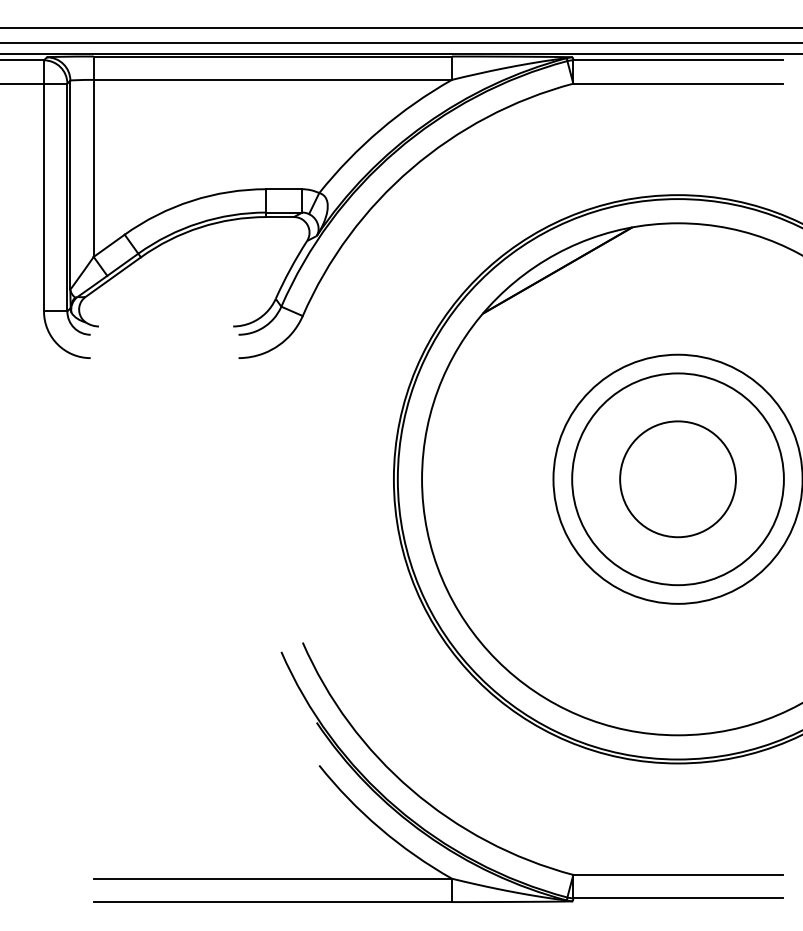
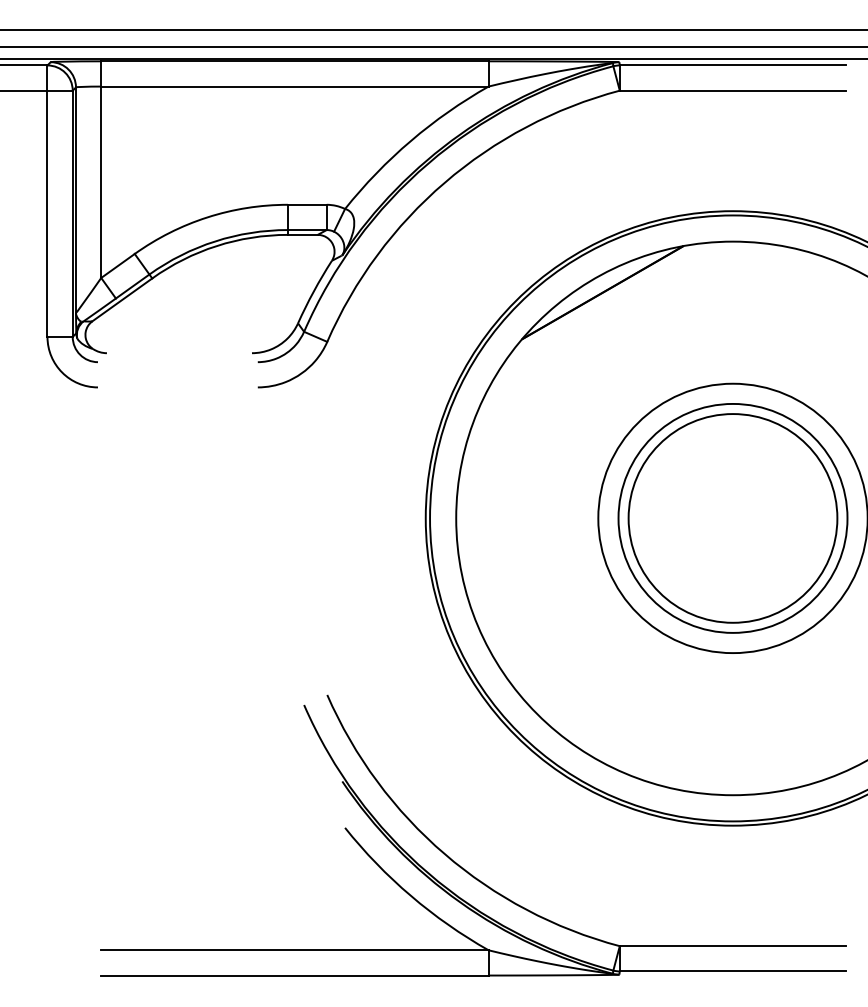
circle: (677, 479) -> (732, 518), size x1.67

